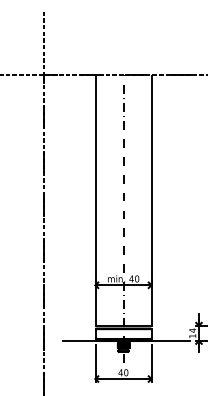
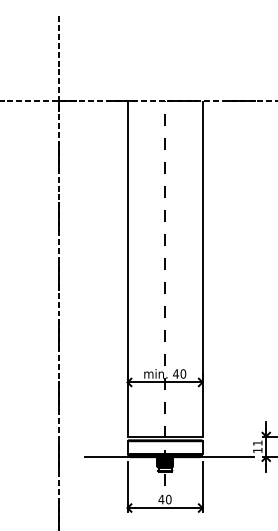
text: (192, 330) -> (257, 443), 14 -> 11

